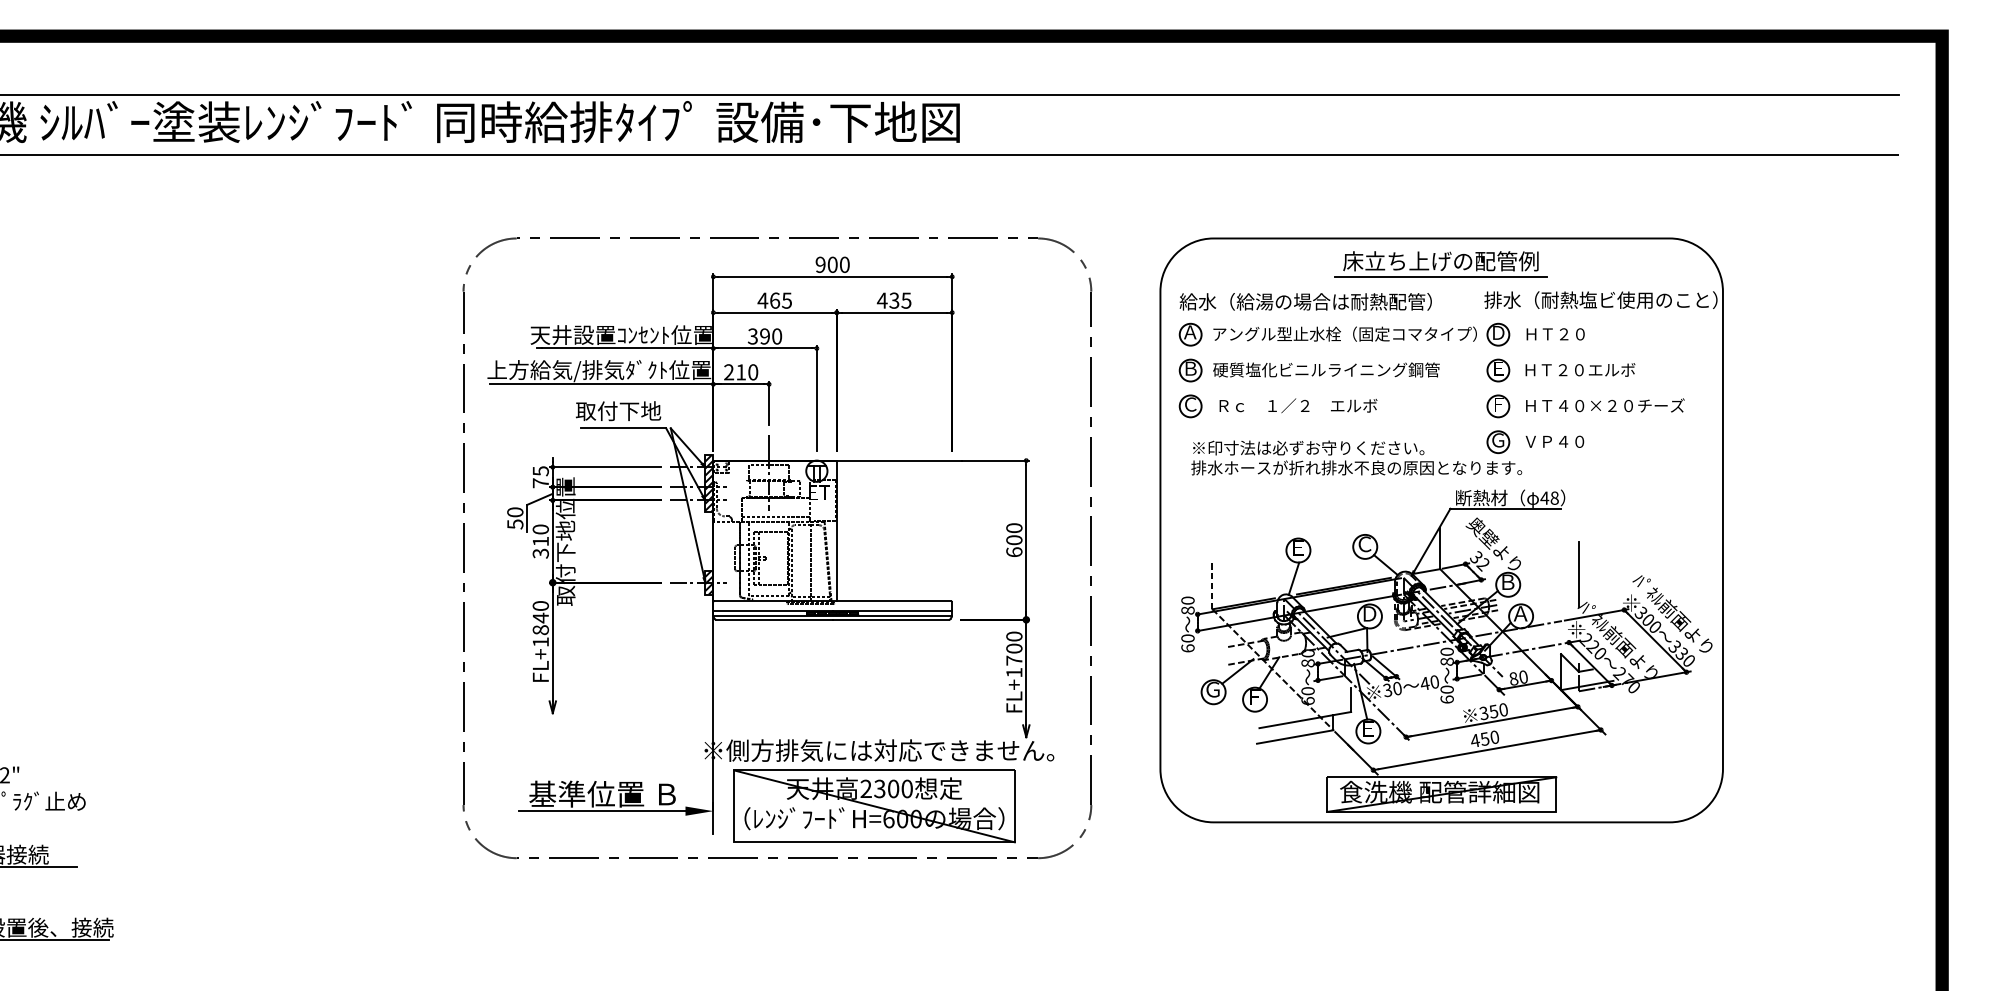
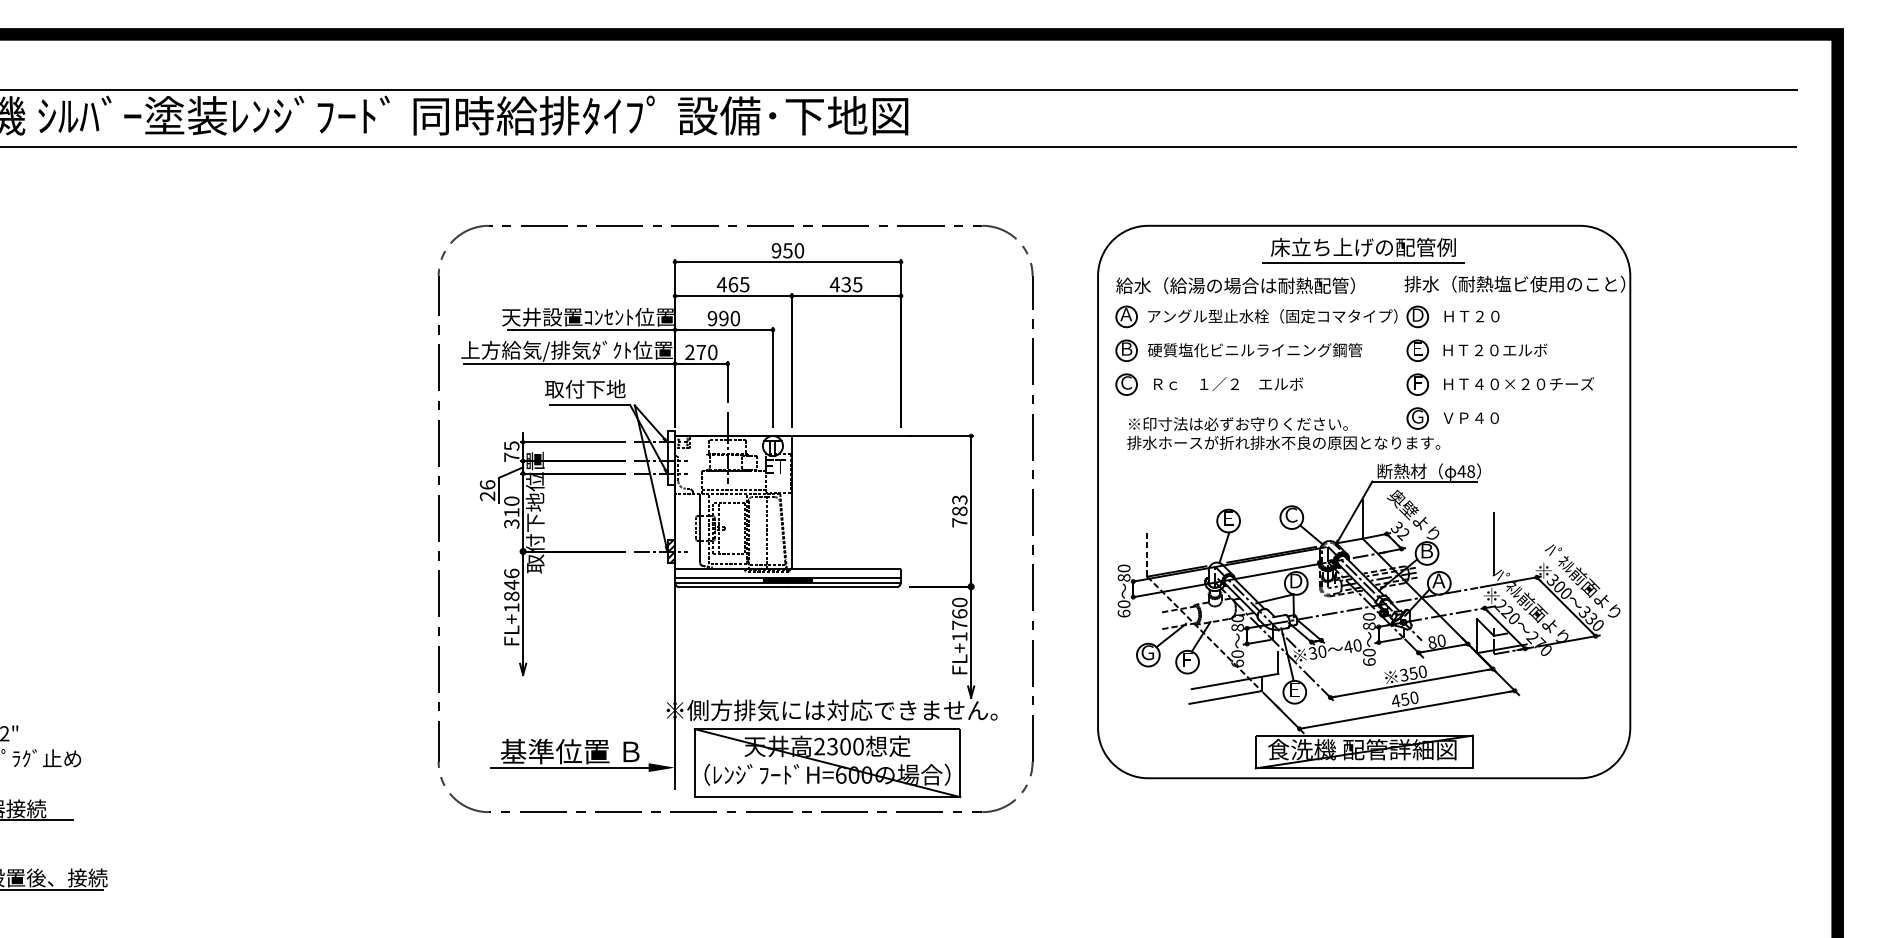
text: (832, 264) -> (787, 250), 900 -> 950
text: (752, 336) -> (712, 318), 390 -> 990
text: (741, 372) -> (701, 352), 210 -> 270
hatch: (709, 483) -> (671, 457), removed
text: (515, 518) -> (487, 490), 50 -> 26
text: (1014, 540) -> (959, 511), 600 -> 783
text: (540, 605) -> (511, 573), FL+1840 -> FL+1846
text: (1014, 648) -> (959, 613), FL+1700 -> FL+1760

